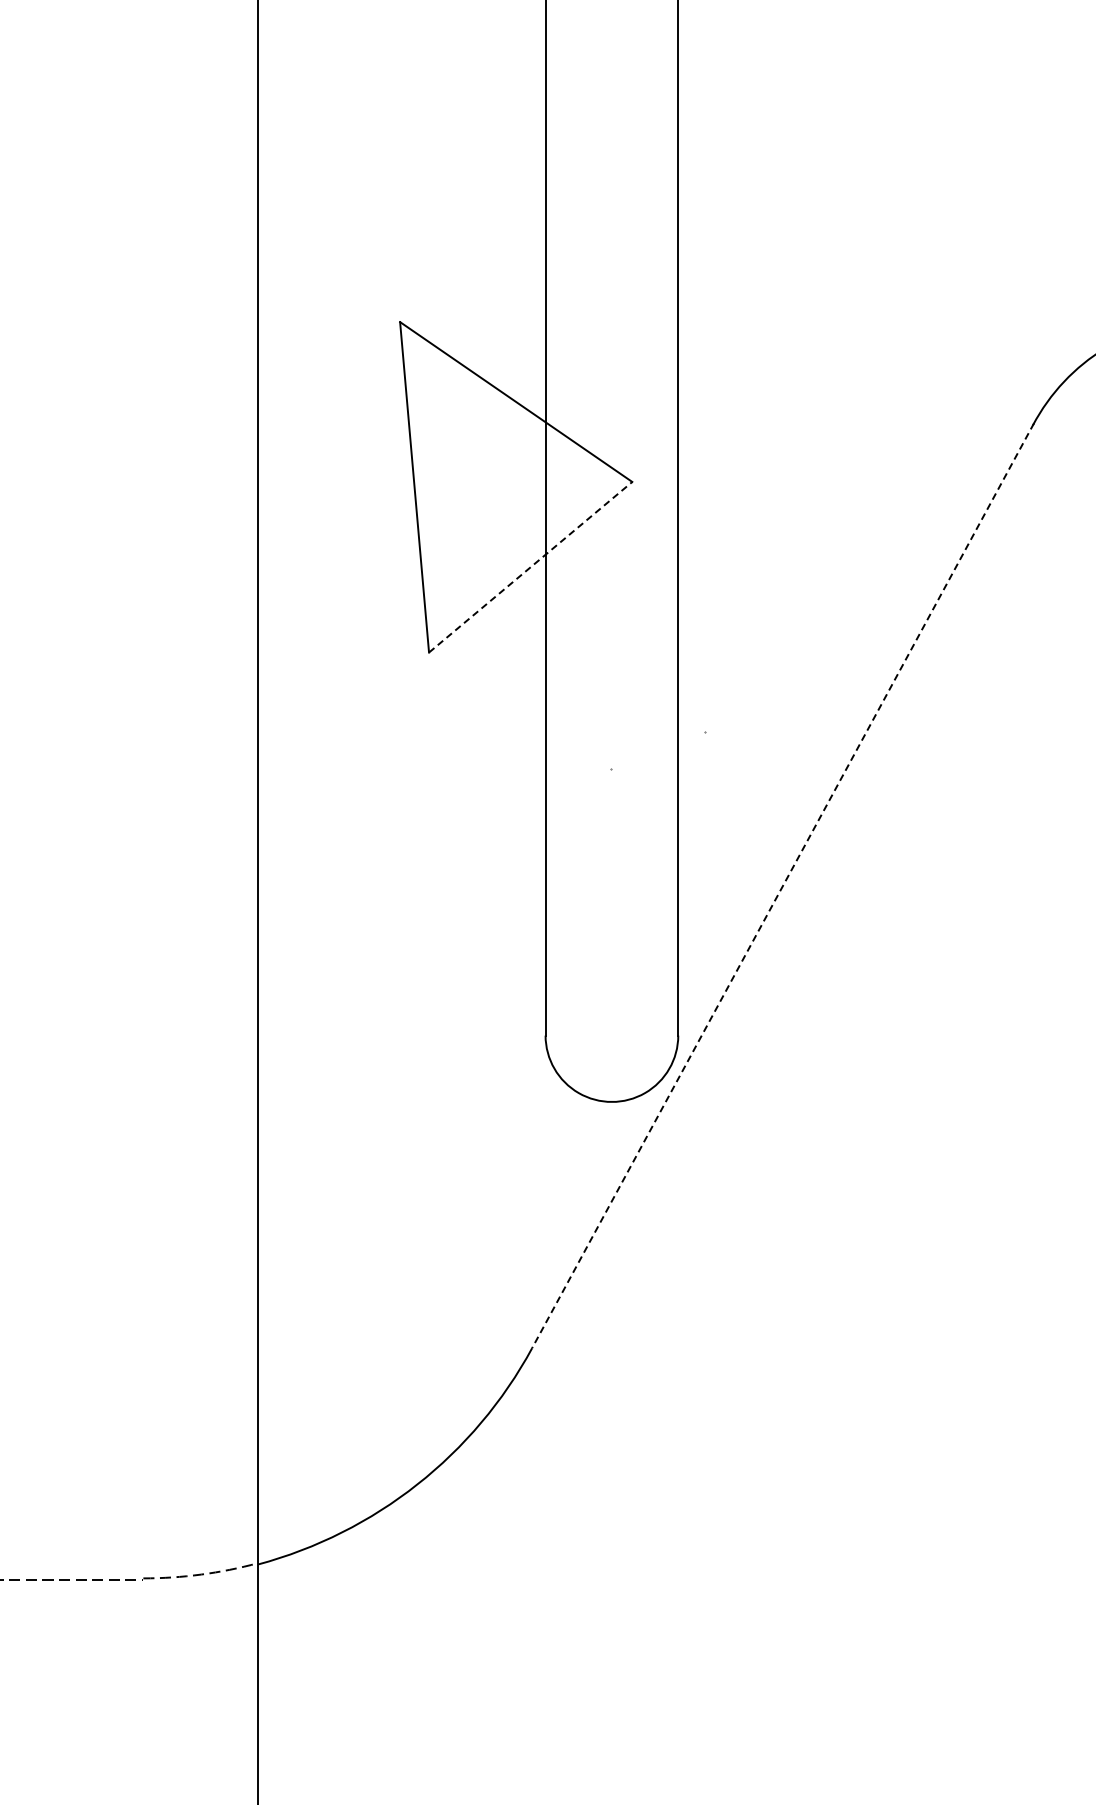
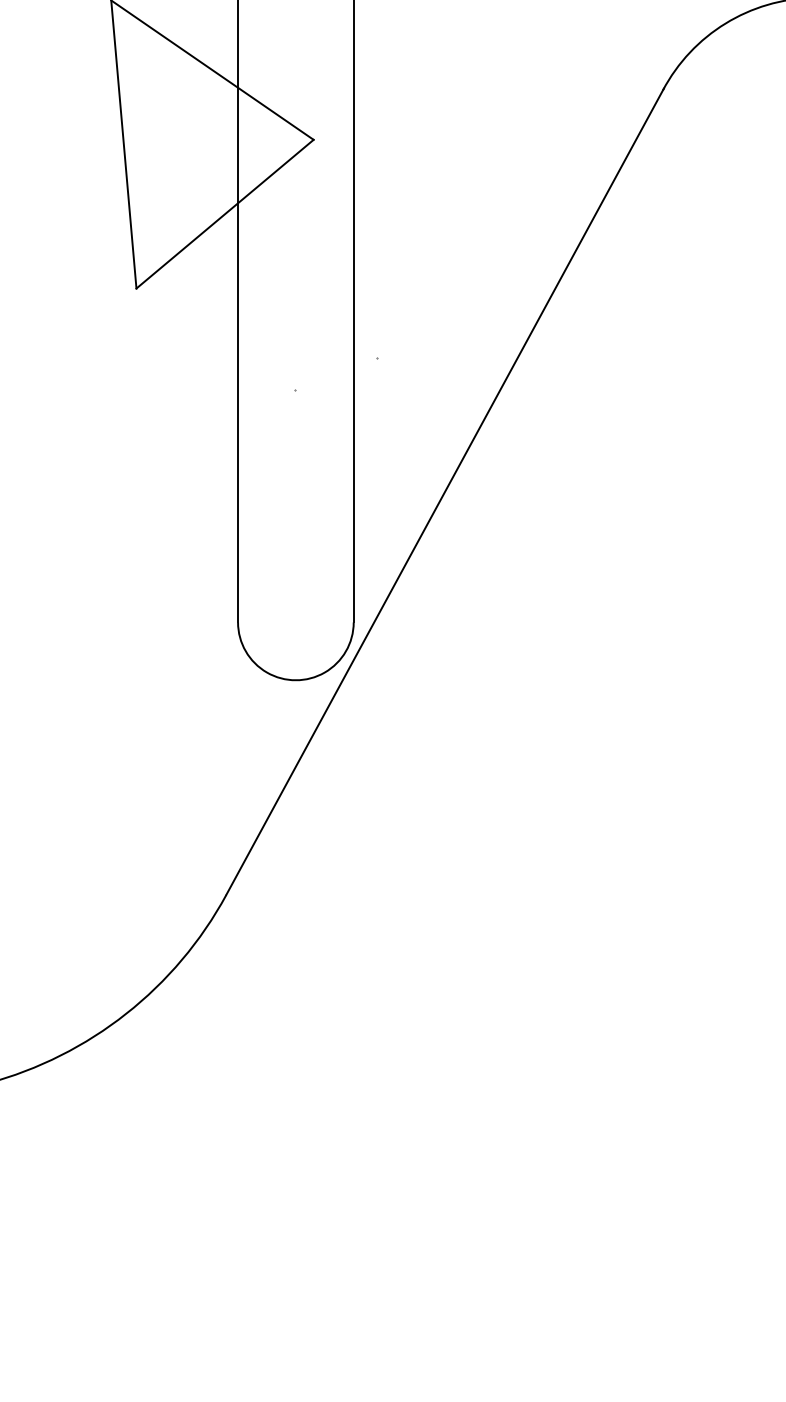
line: (530, 567) -> (224, 214), dashed -> solid
line: (782, 886) -> (444, 492), dashed -> solid

